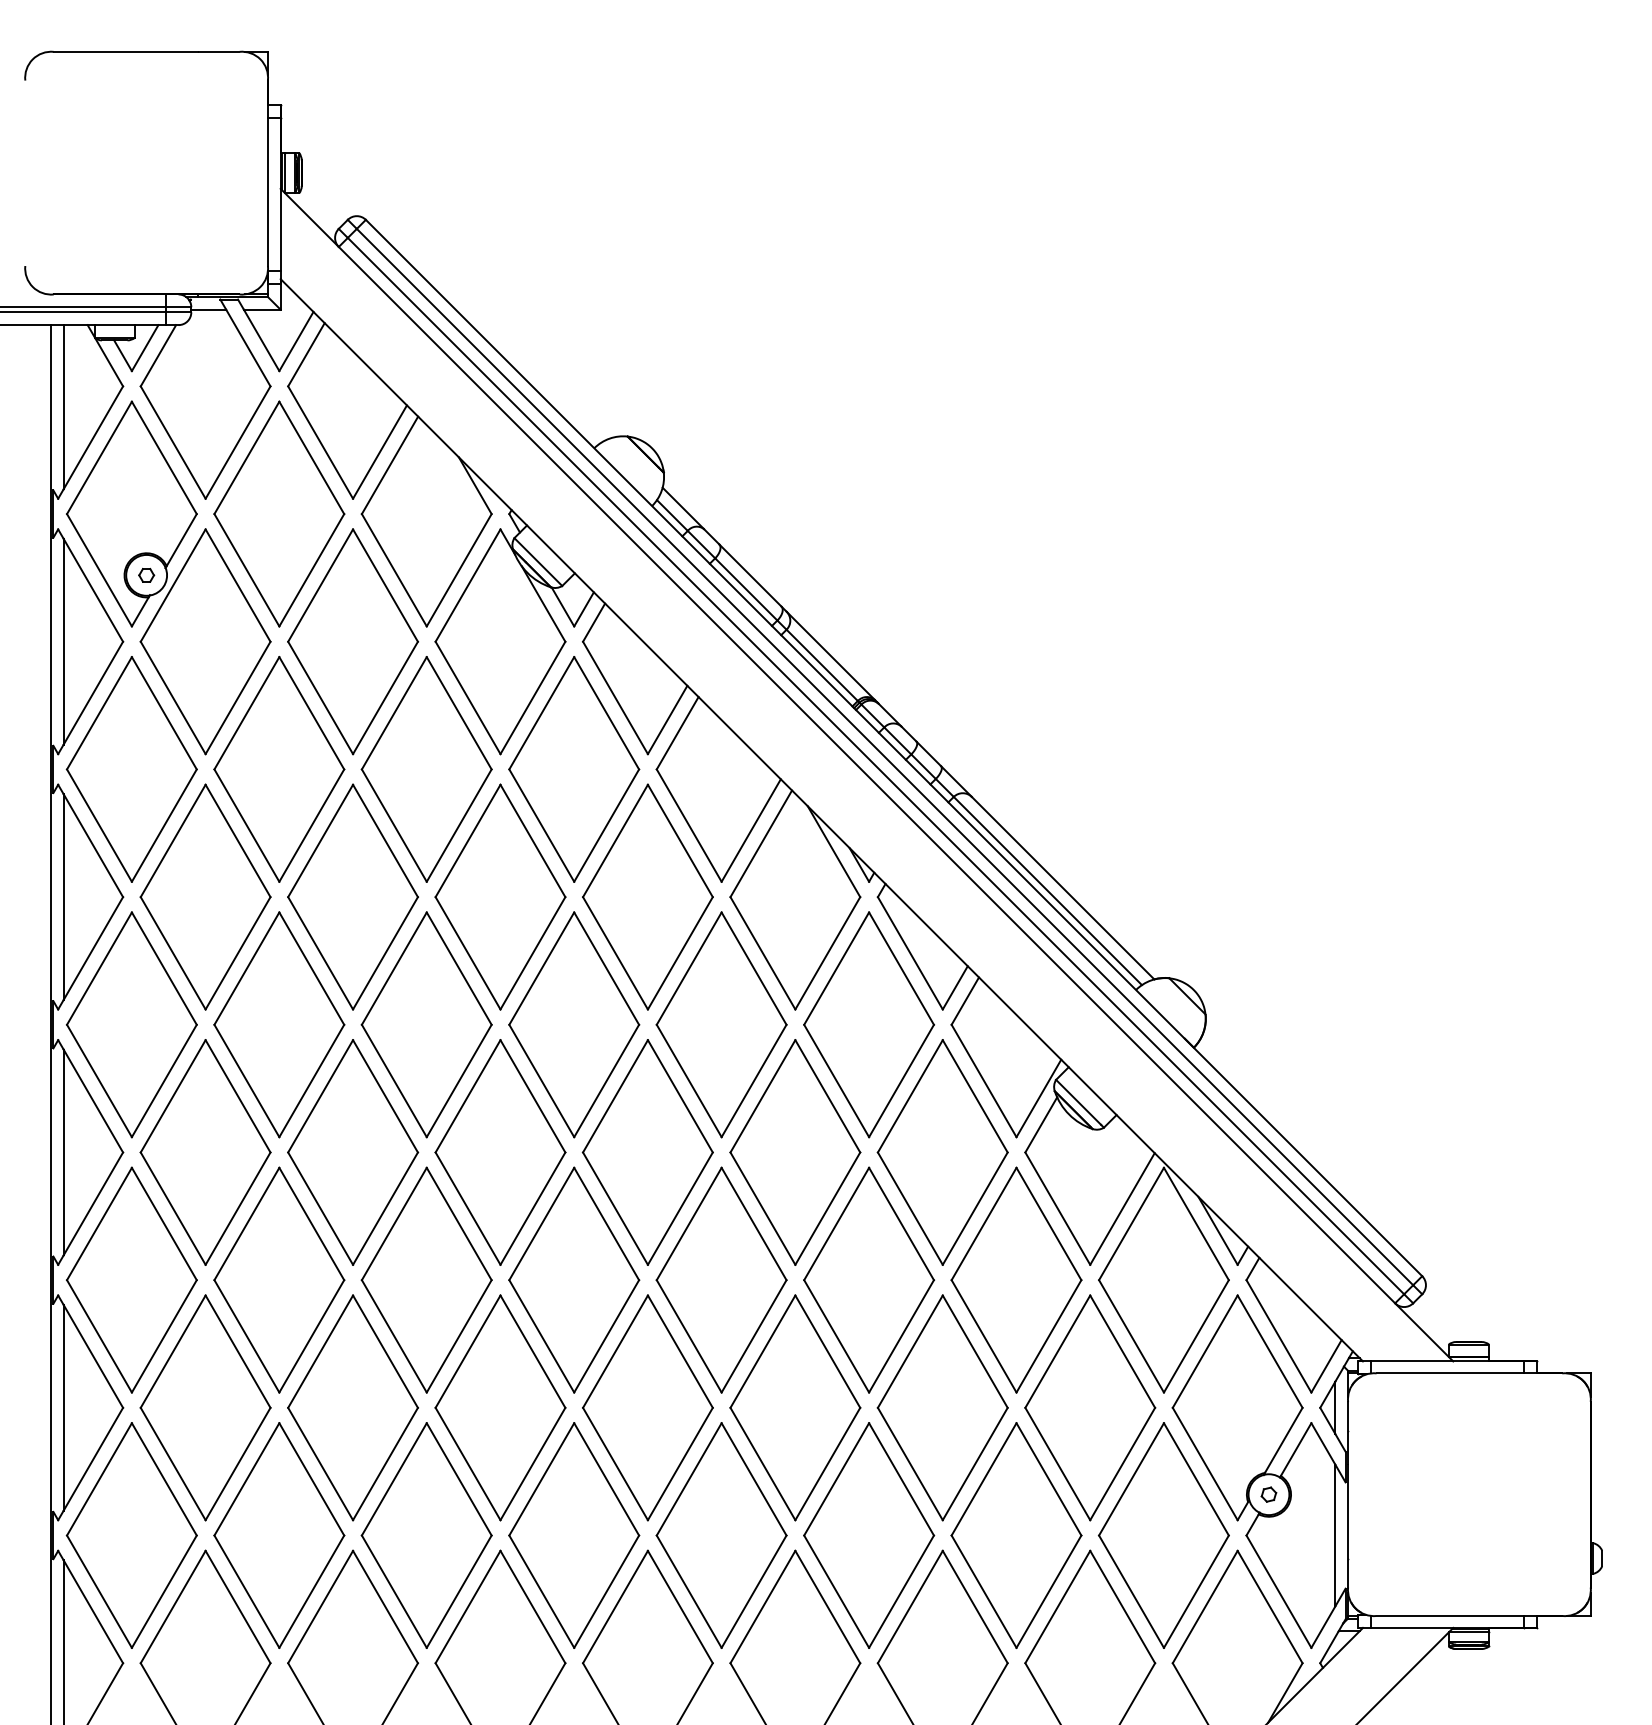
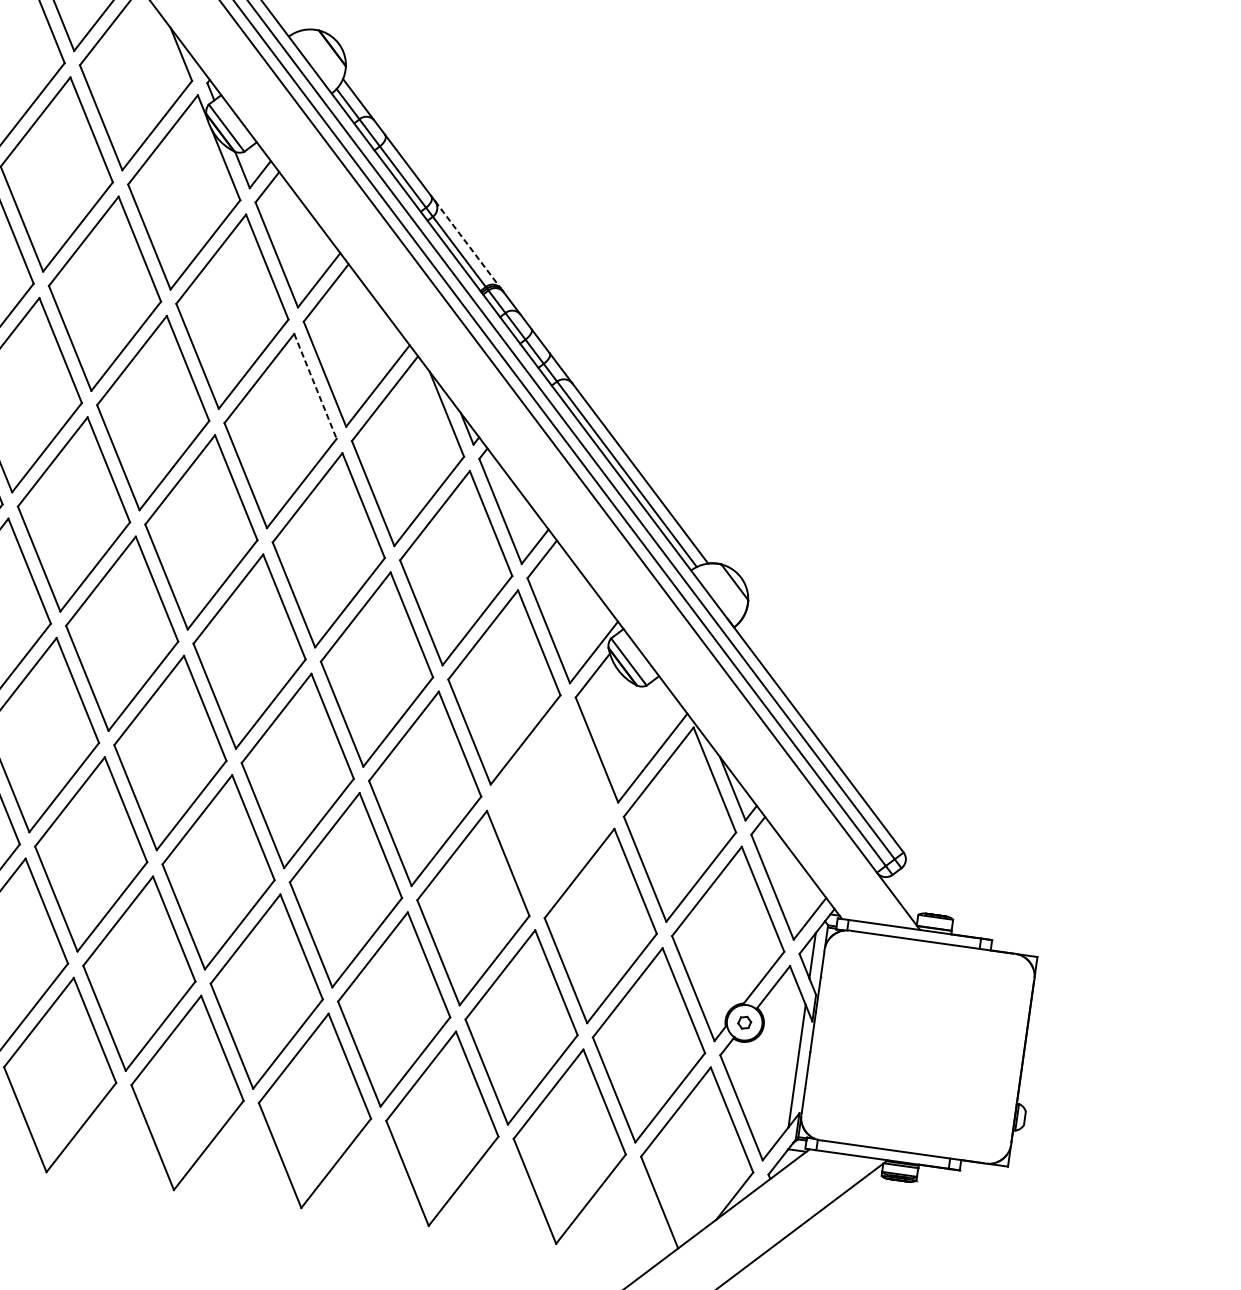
line: (830, 655) -> (467, 244), solid -> dashed
line: (680, 840) -> (315, 386), solid -> dashed
part: (1016, 1279) -> (552, 806), removed

